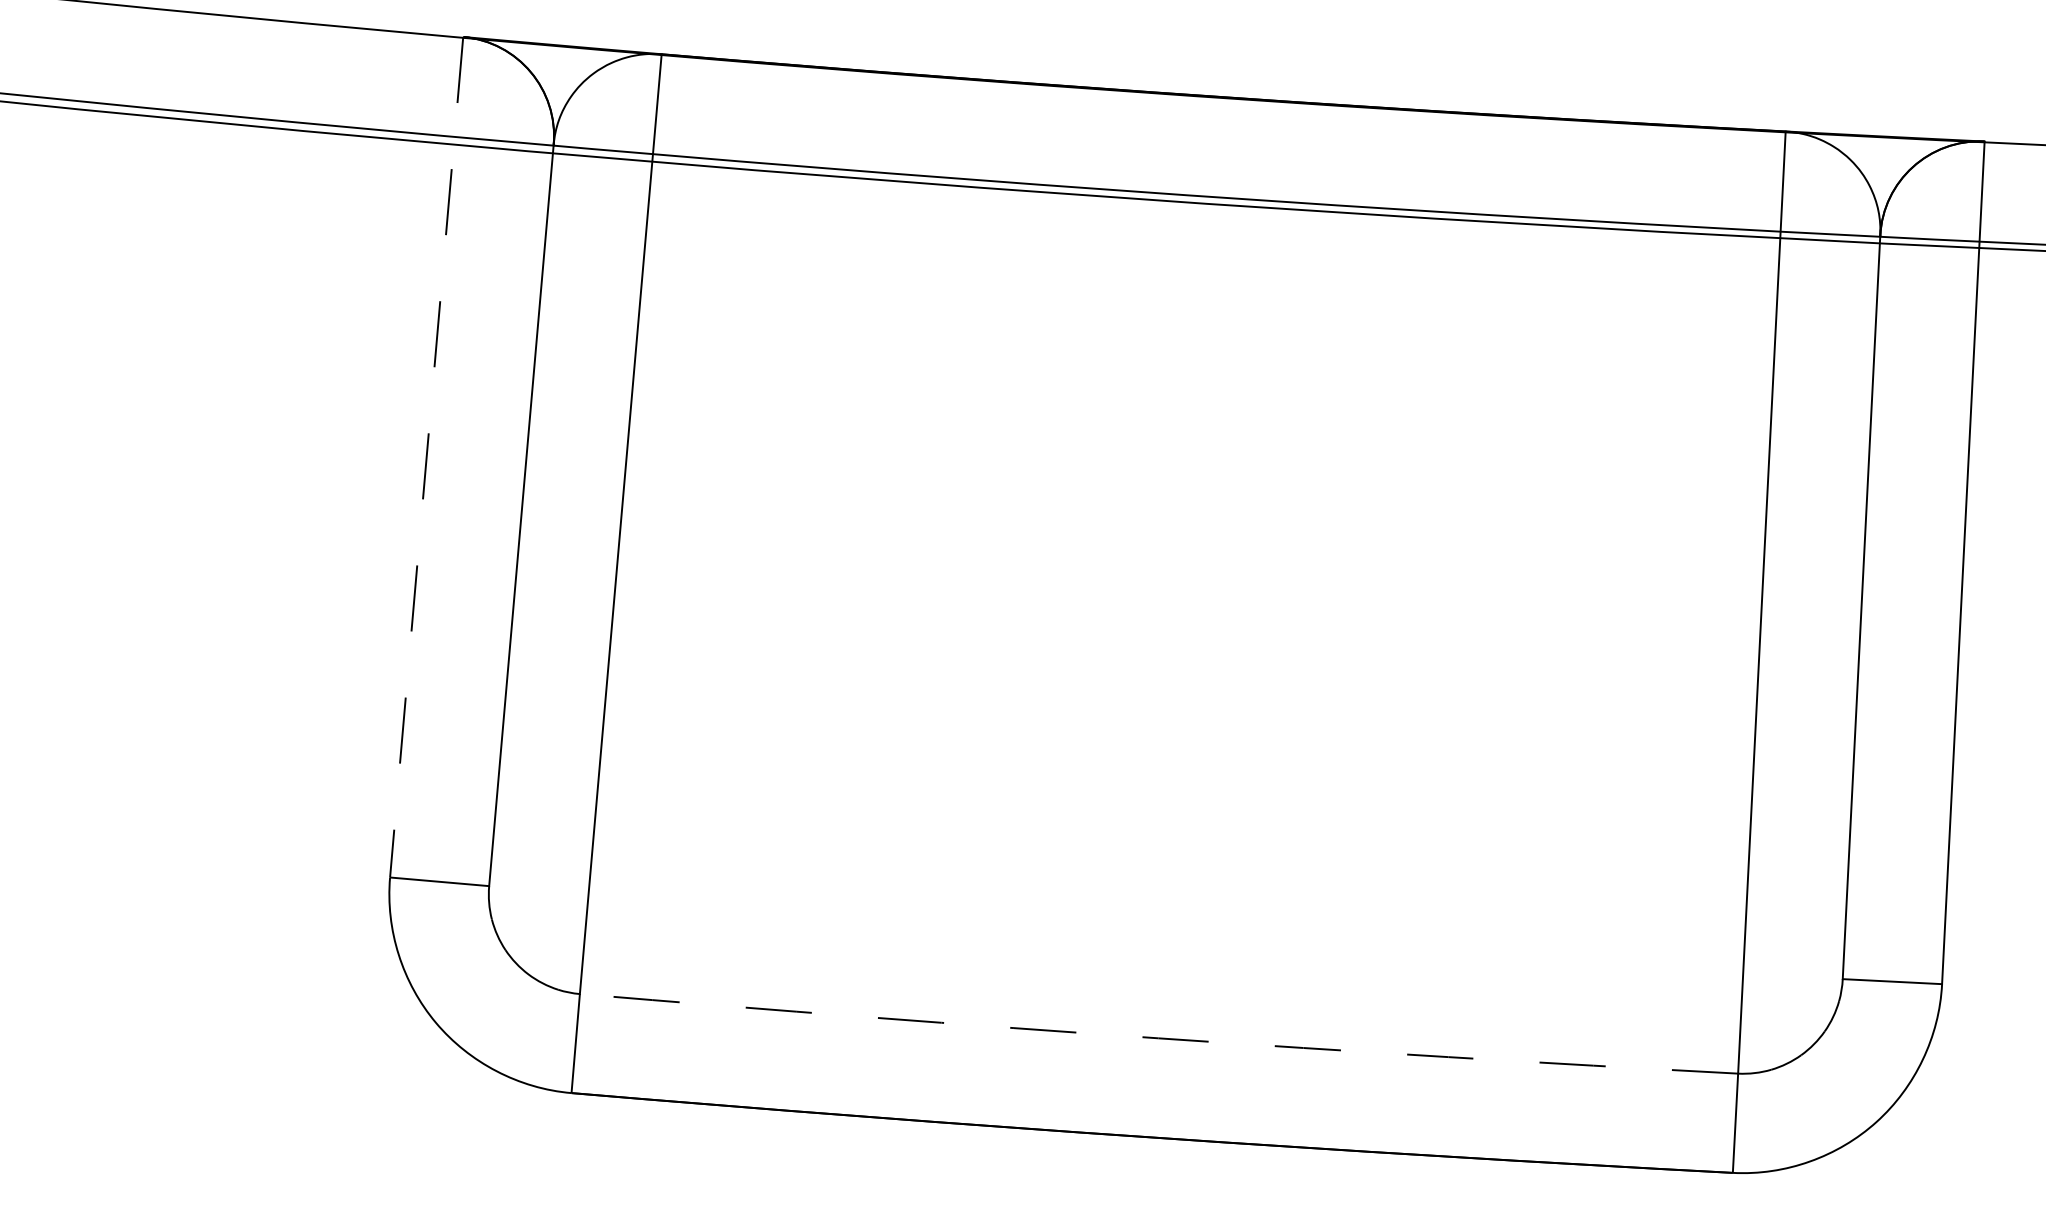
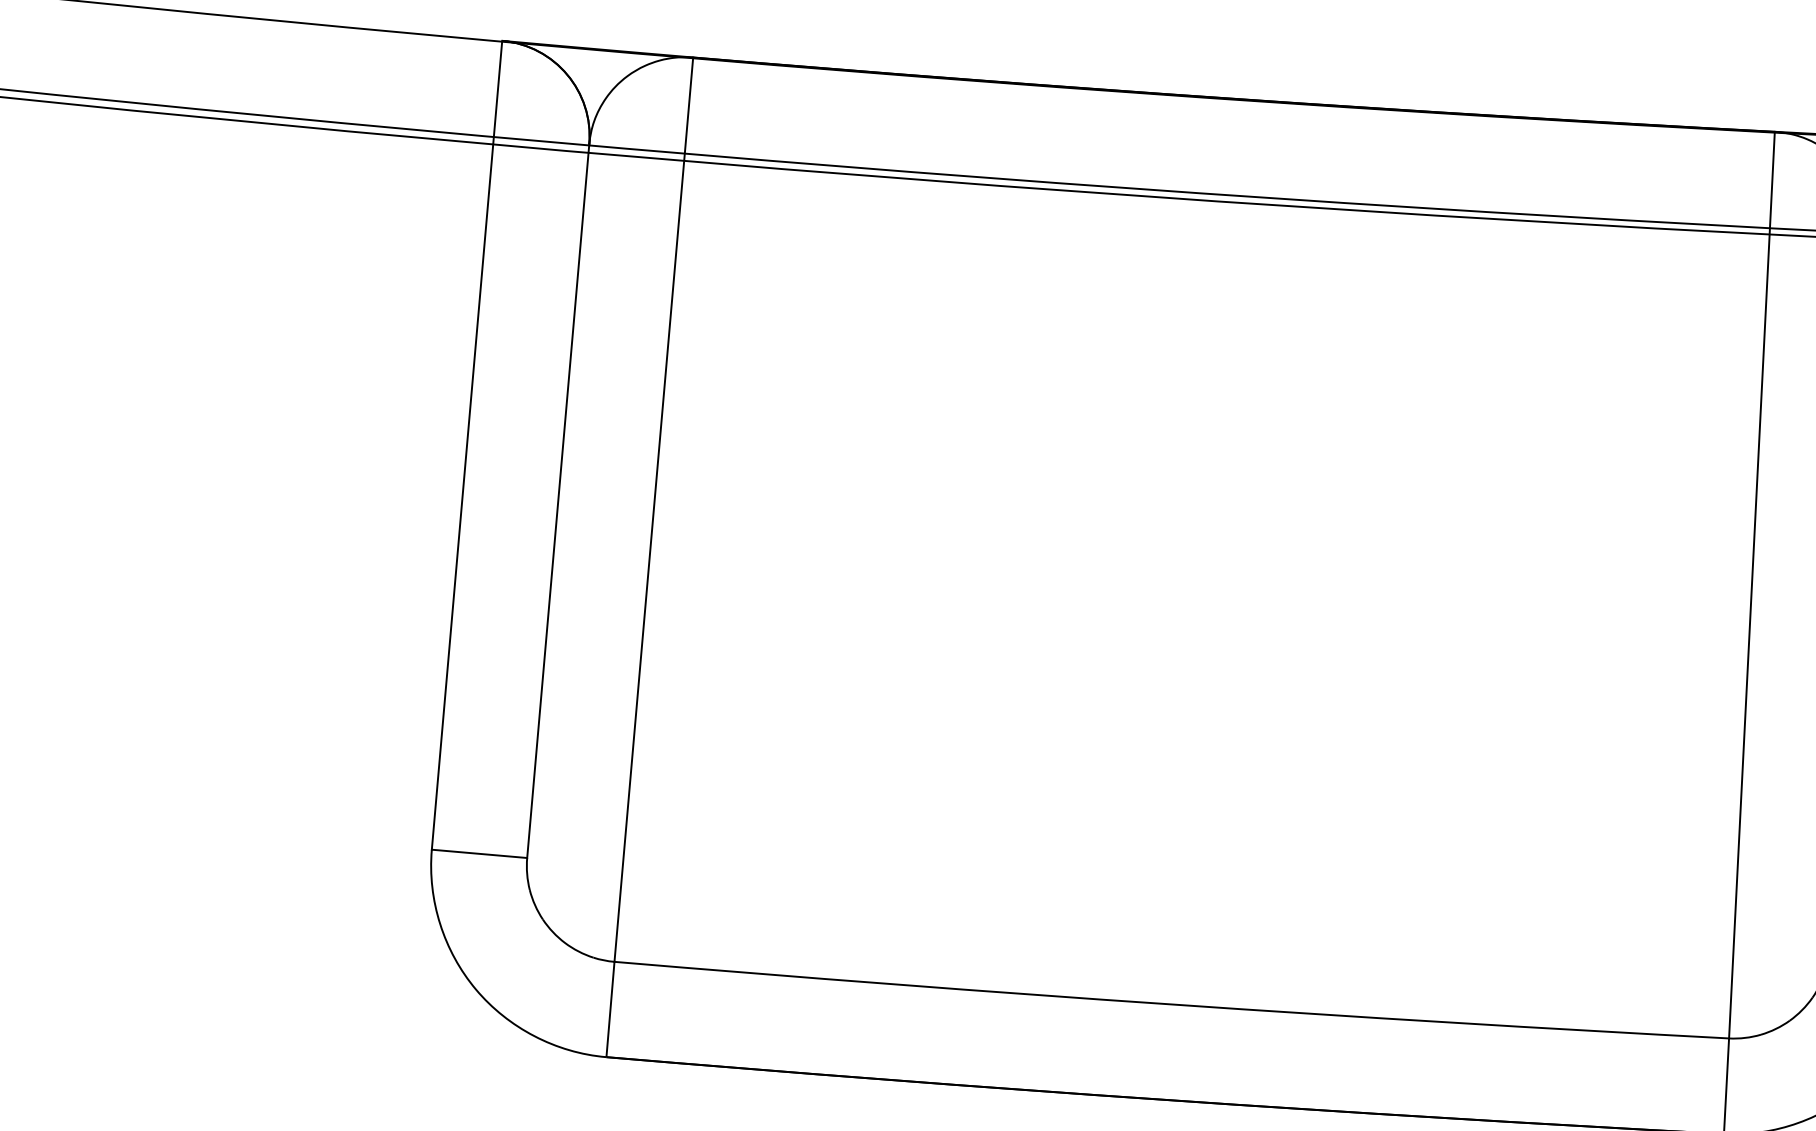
line: (426, 457) -> (466, 445), dashed -> solid
arc: (1158, 1038) -> (1171, 1004), dashed -> solid

